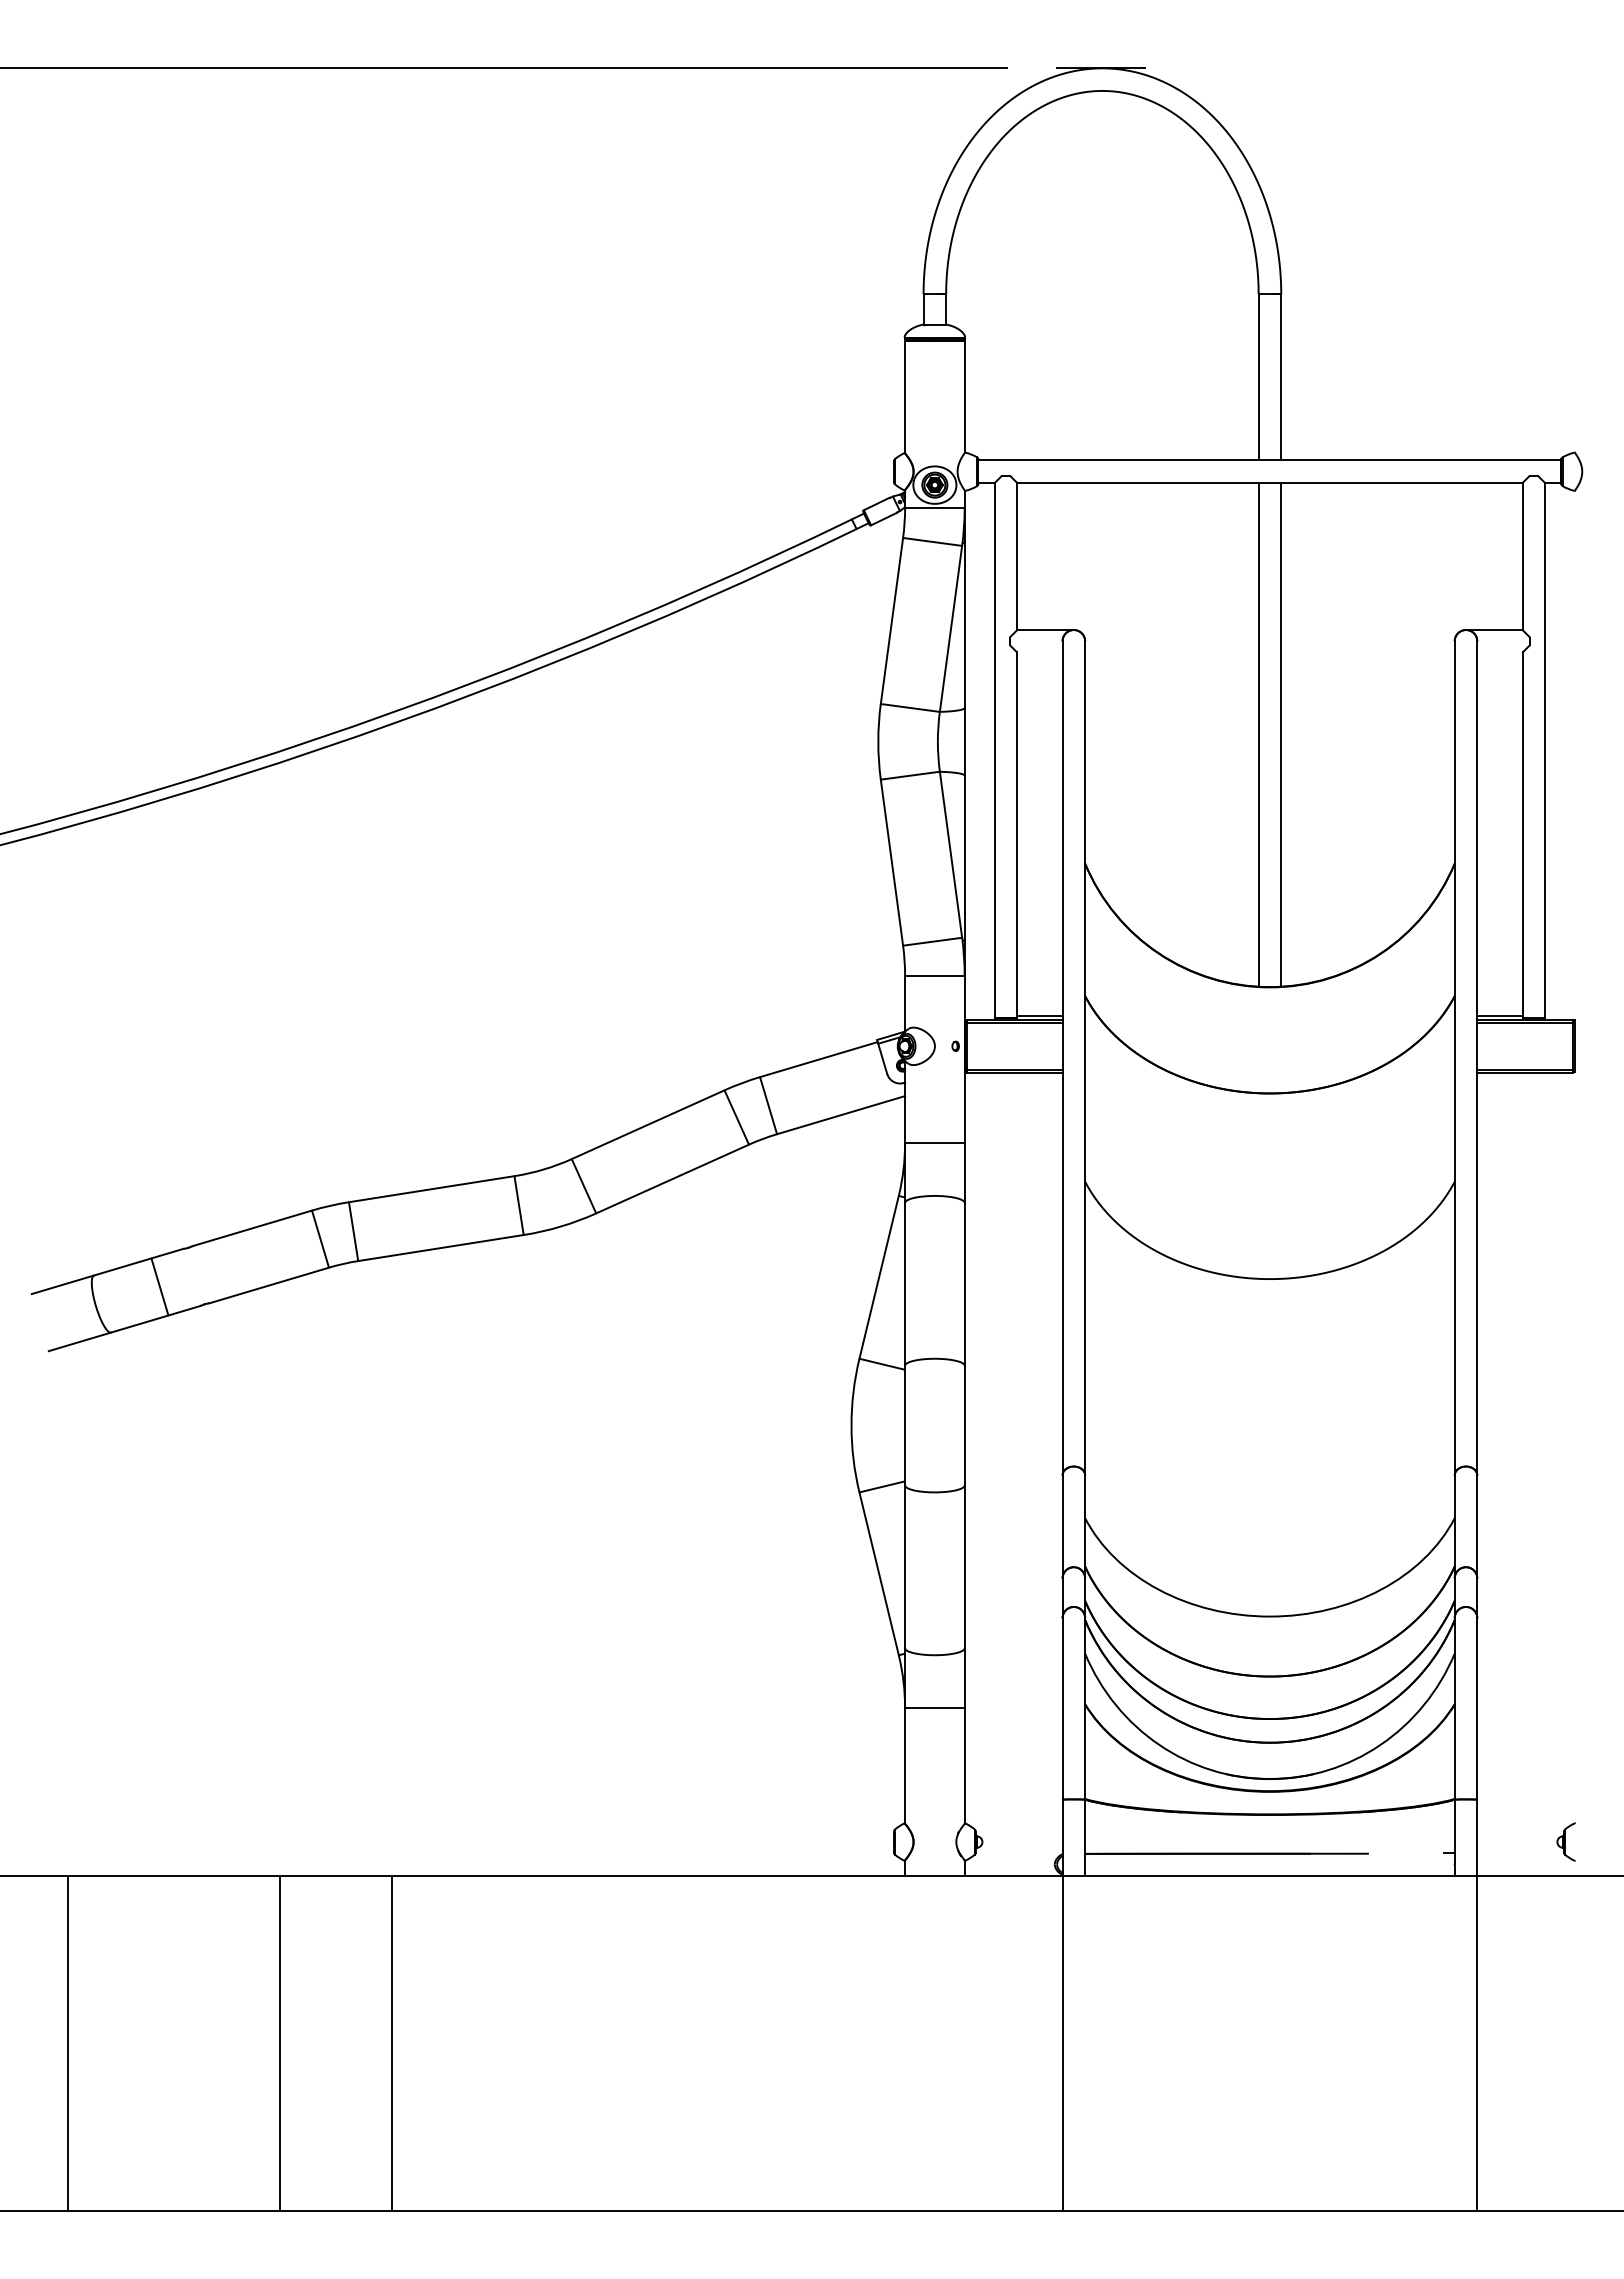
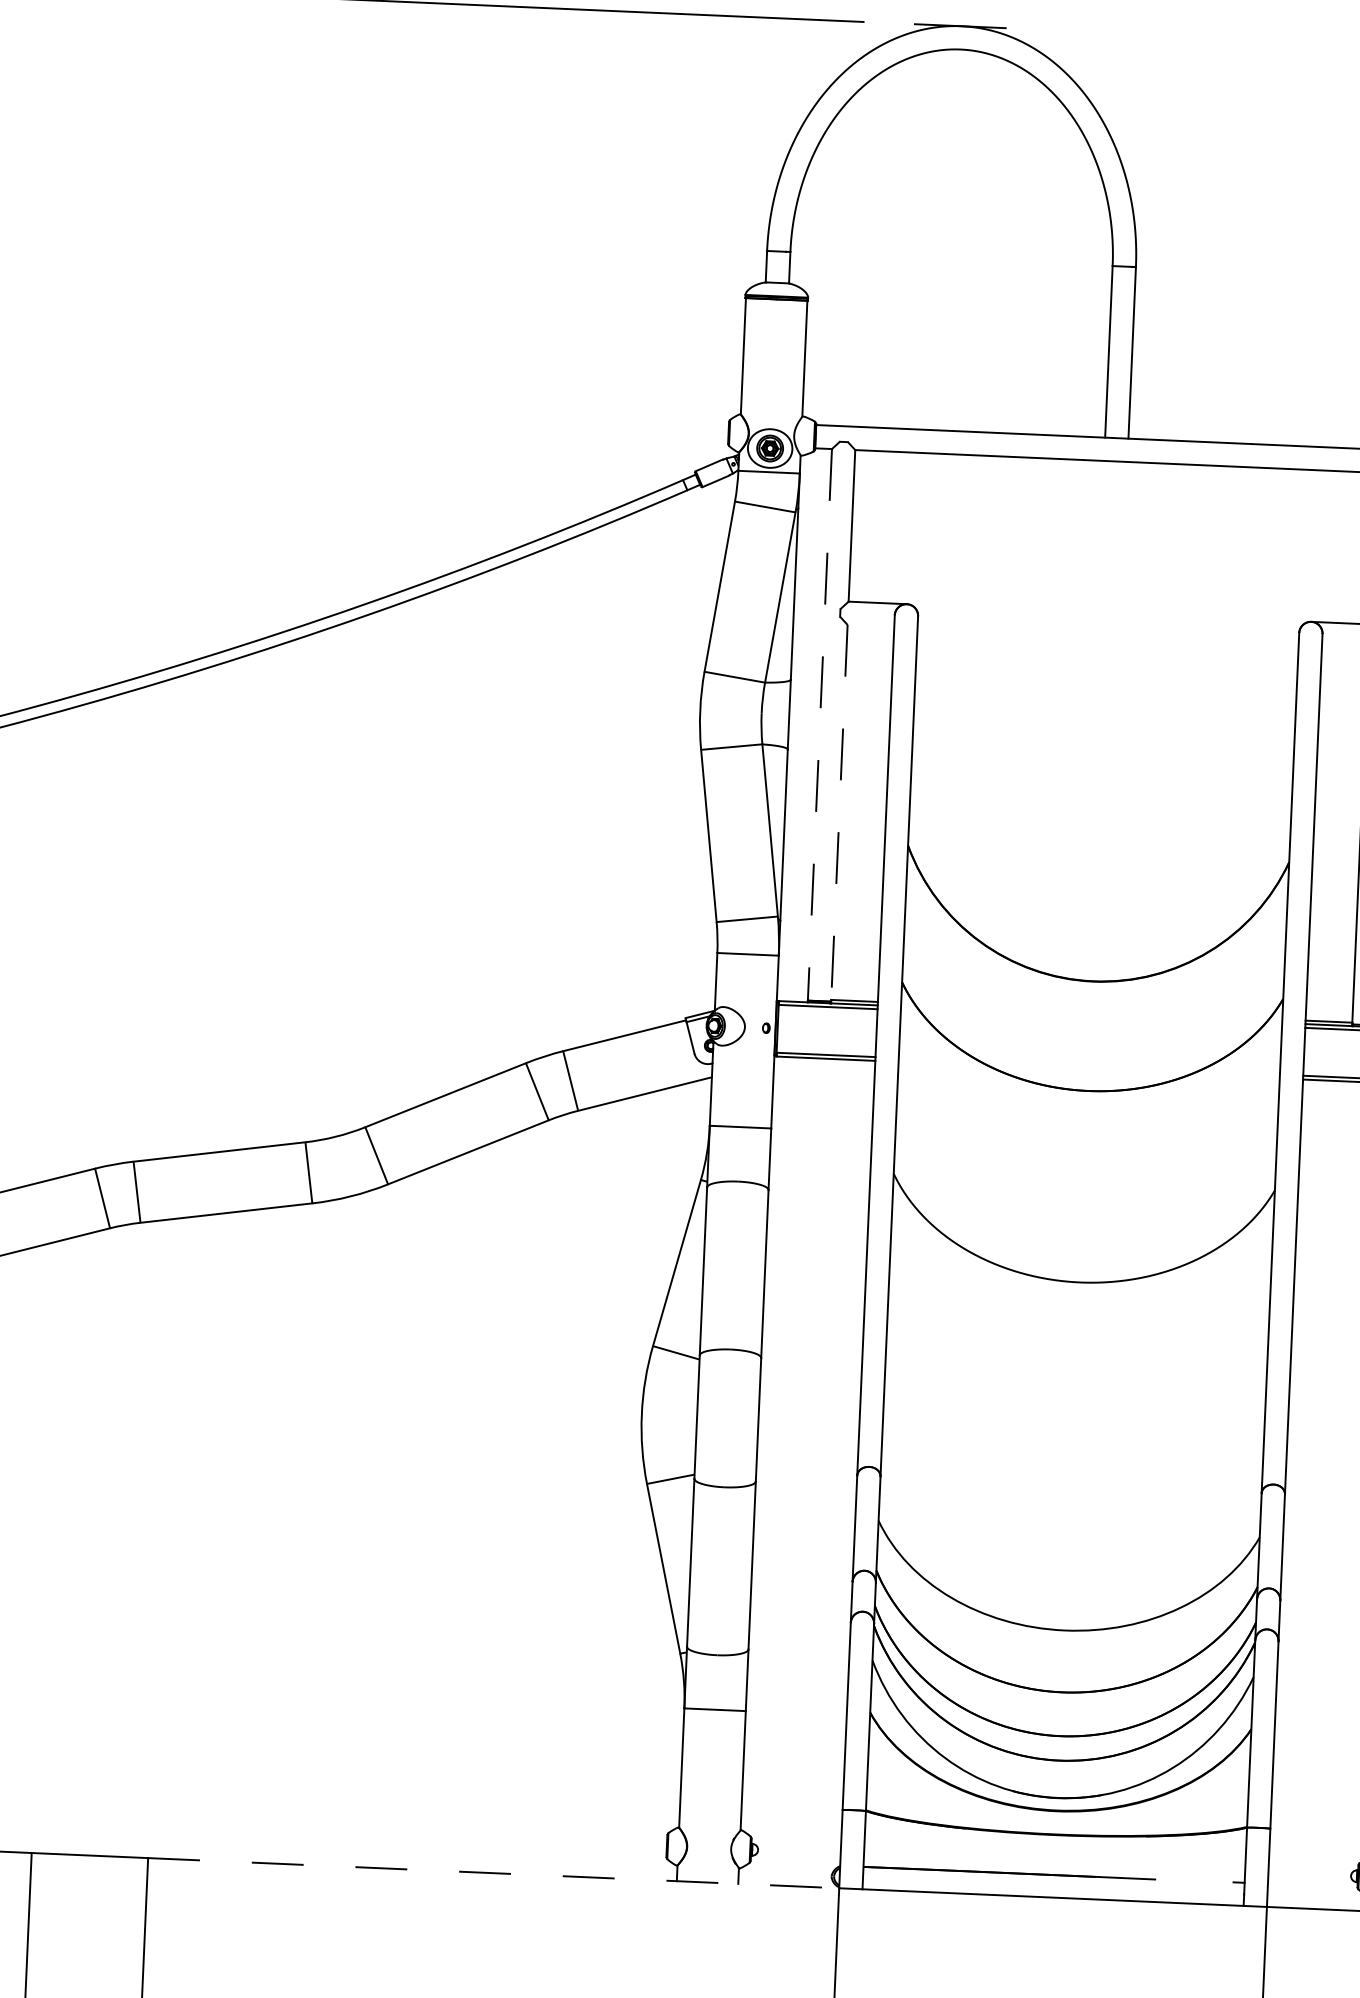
line: (1258, 734) -> (1092, 720), removed
line: (1281, 734) -> (1116, 721), removed
line: (994, 750) -> (819, 724), solid -> dashed
line: (1017, 834) -> (839, 812), solid -> dashed
line: (728, 1875) -> (494, 1873), solid -> dashed

